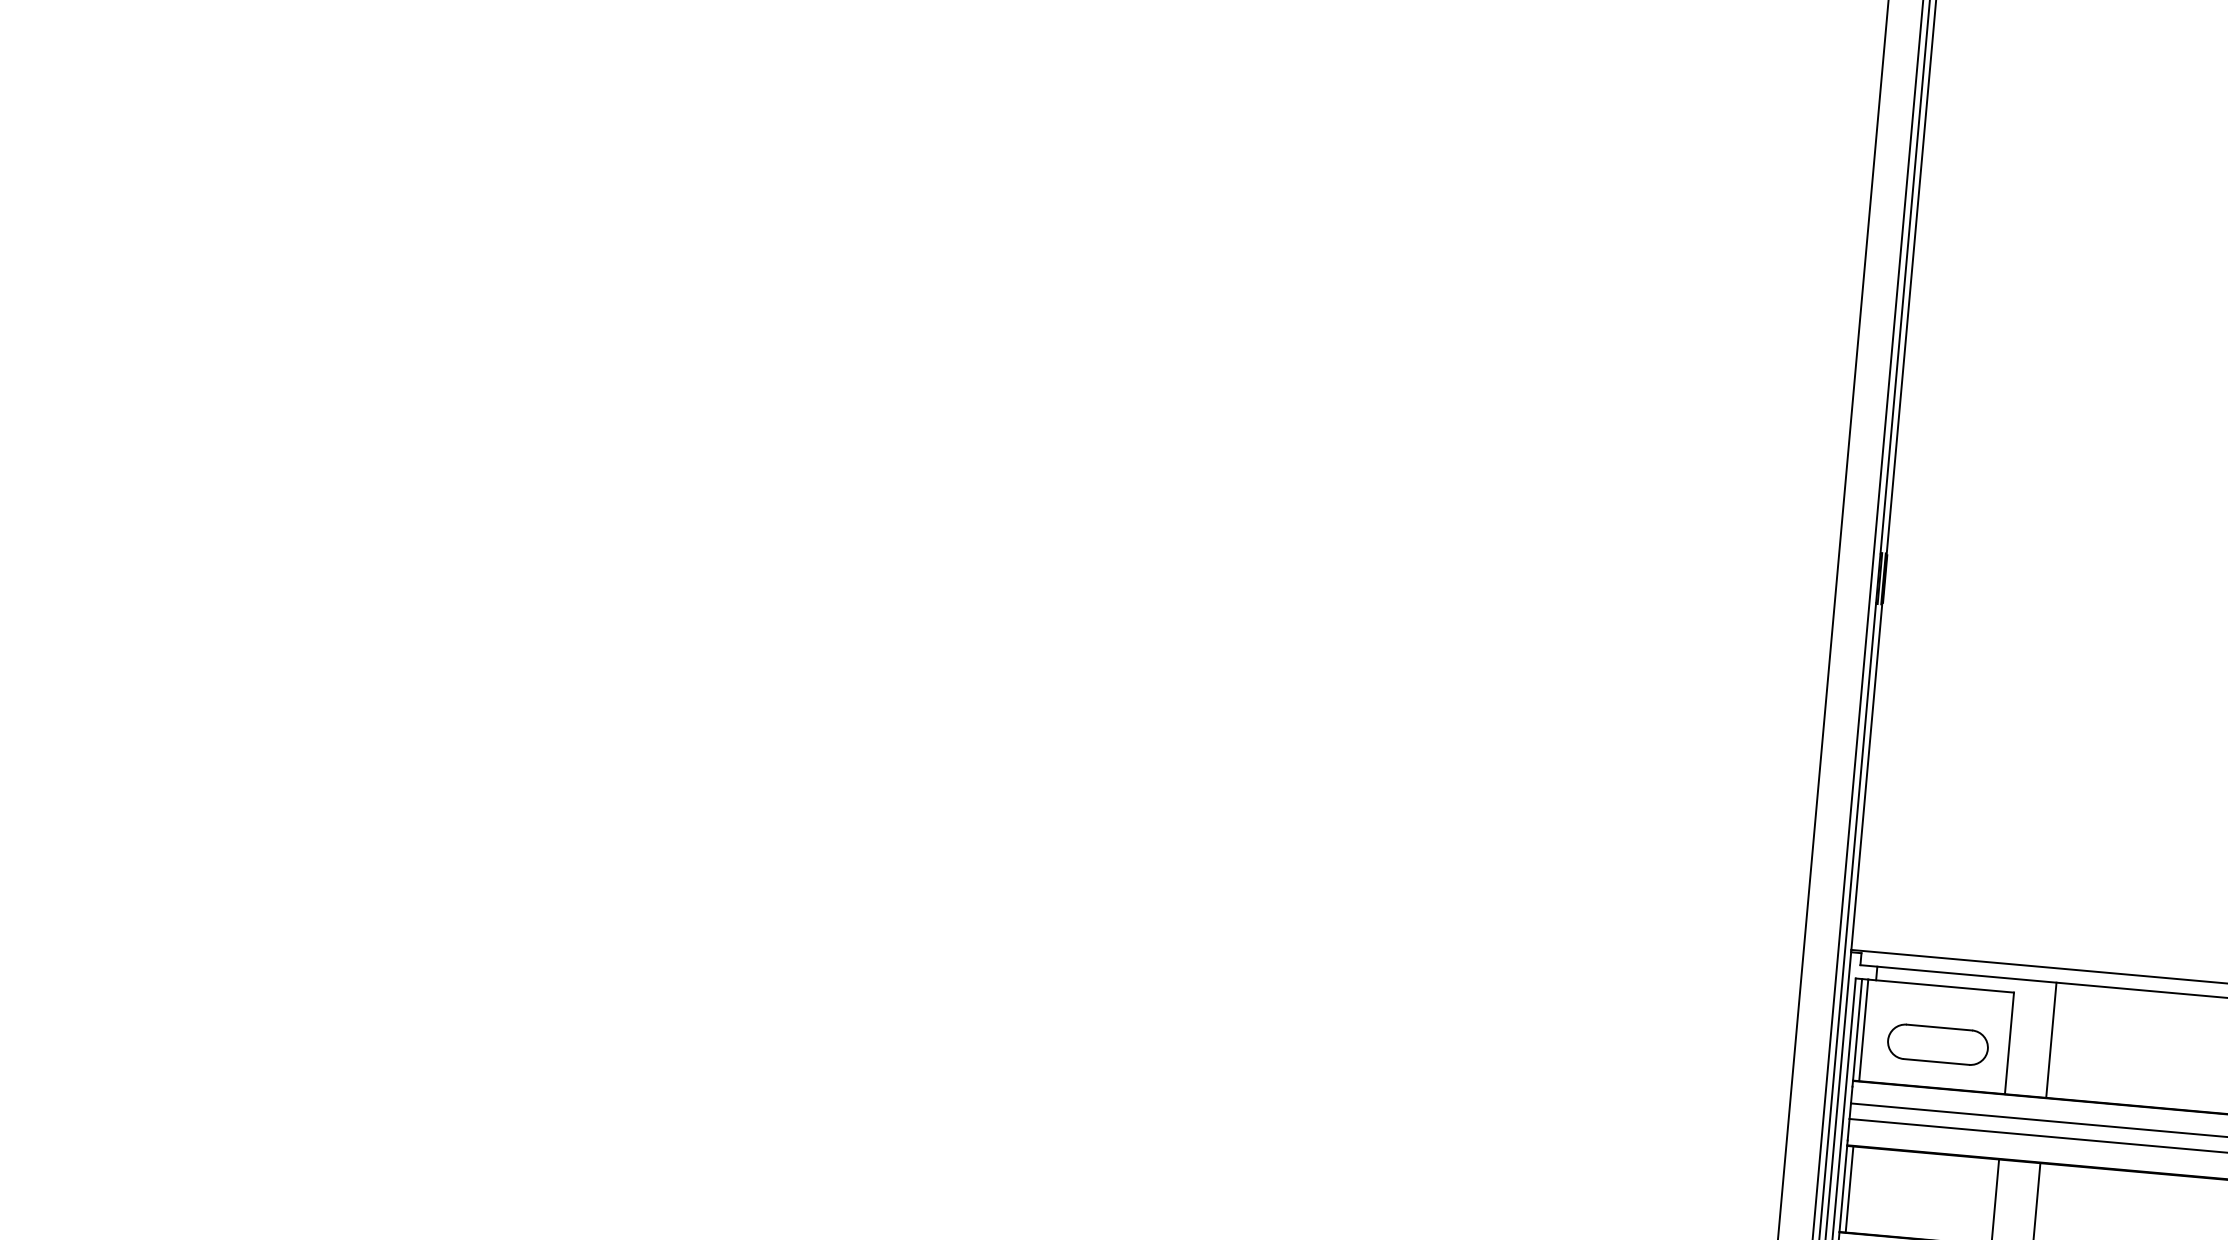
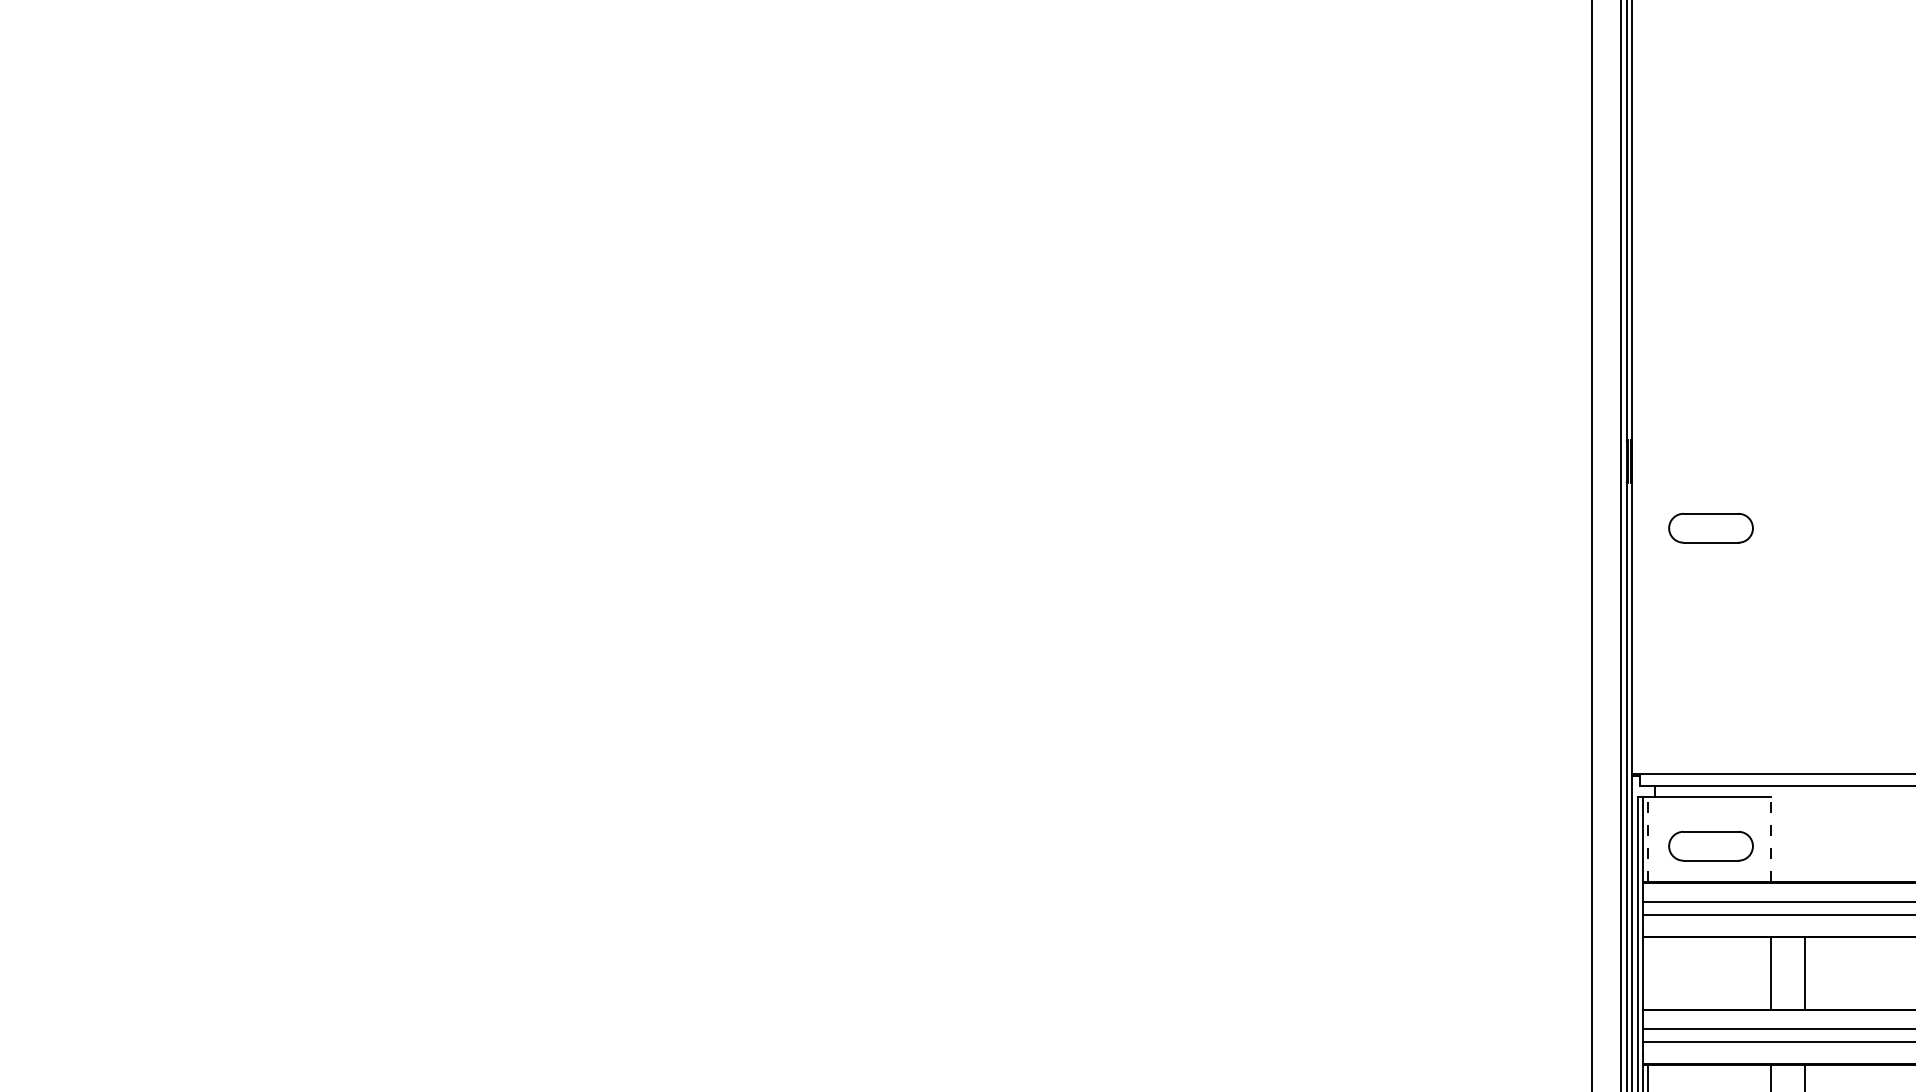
part: (1971, 665) -> (1710, 527), added
line: (1864, 1030) -> (1648, 839), solid -> dashed
line: (2051, 1039) -> (1805, 833), removed
line: (2009, 1043) -> (1770, 839), solid -> dashed
line: (1850, 1189) -> (1648, 973), removed

